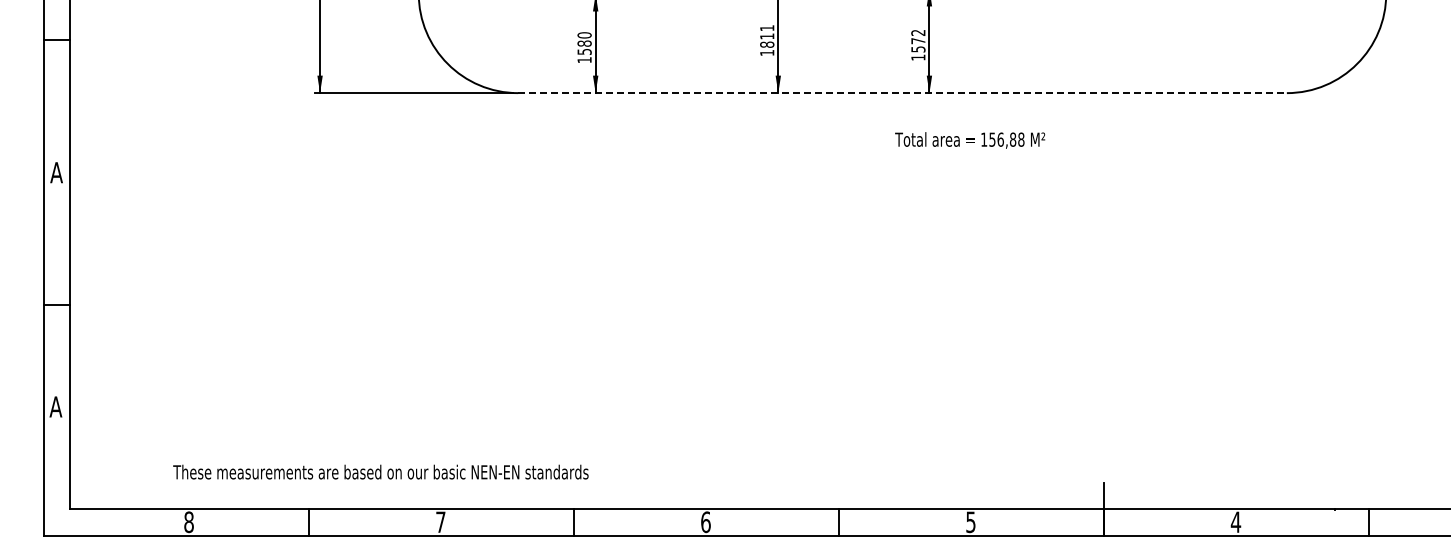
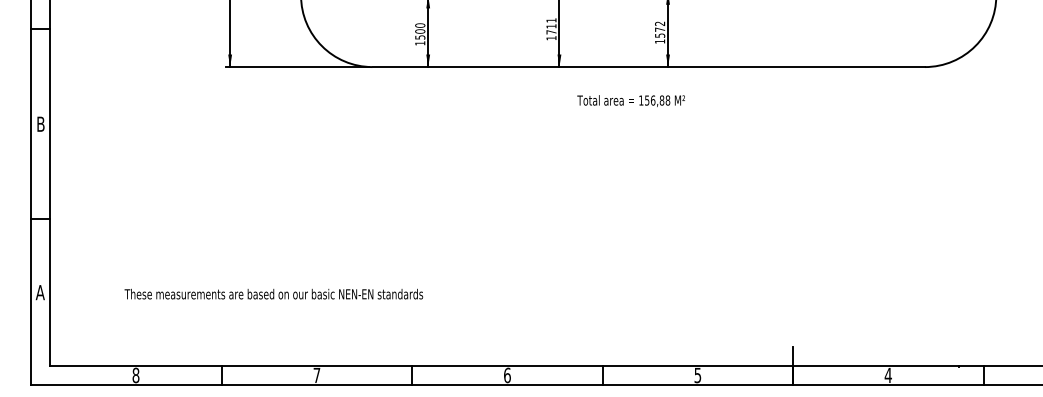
text: (584, 43) -> (420, 31), 1580 -> 1500
text: (767, 44) -> (551, 32), 1811 -> 1711
line: (903, 93) -> (649, 67), dashed -> solid
text: (970, 140) -> (631, 101), moved
text: (56, 172) -> (40, 124), A -> B
text: (380, 471) -> (273, 293), moved

